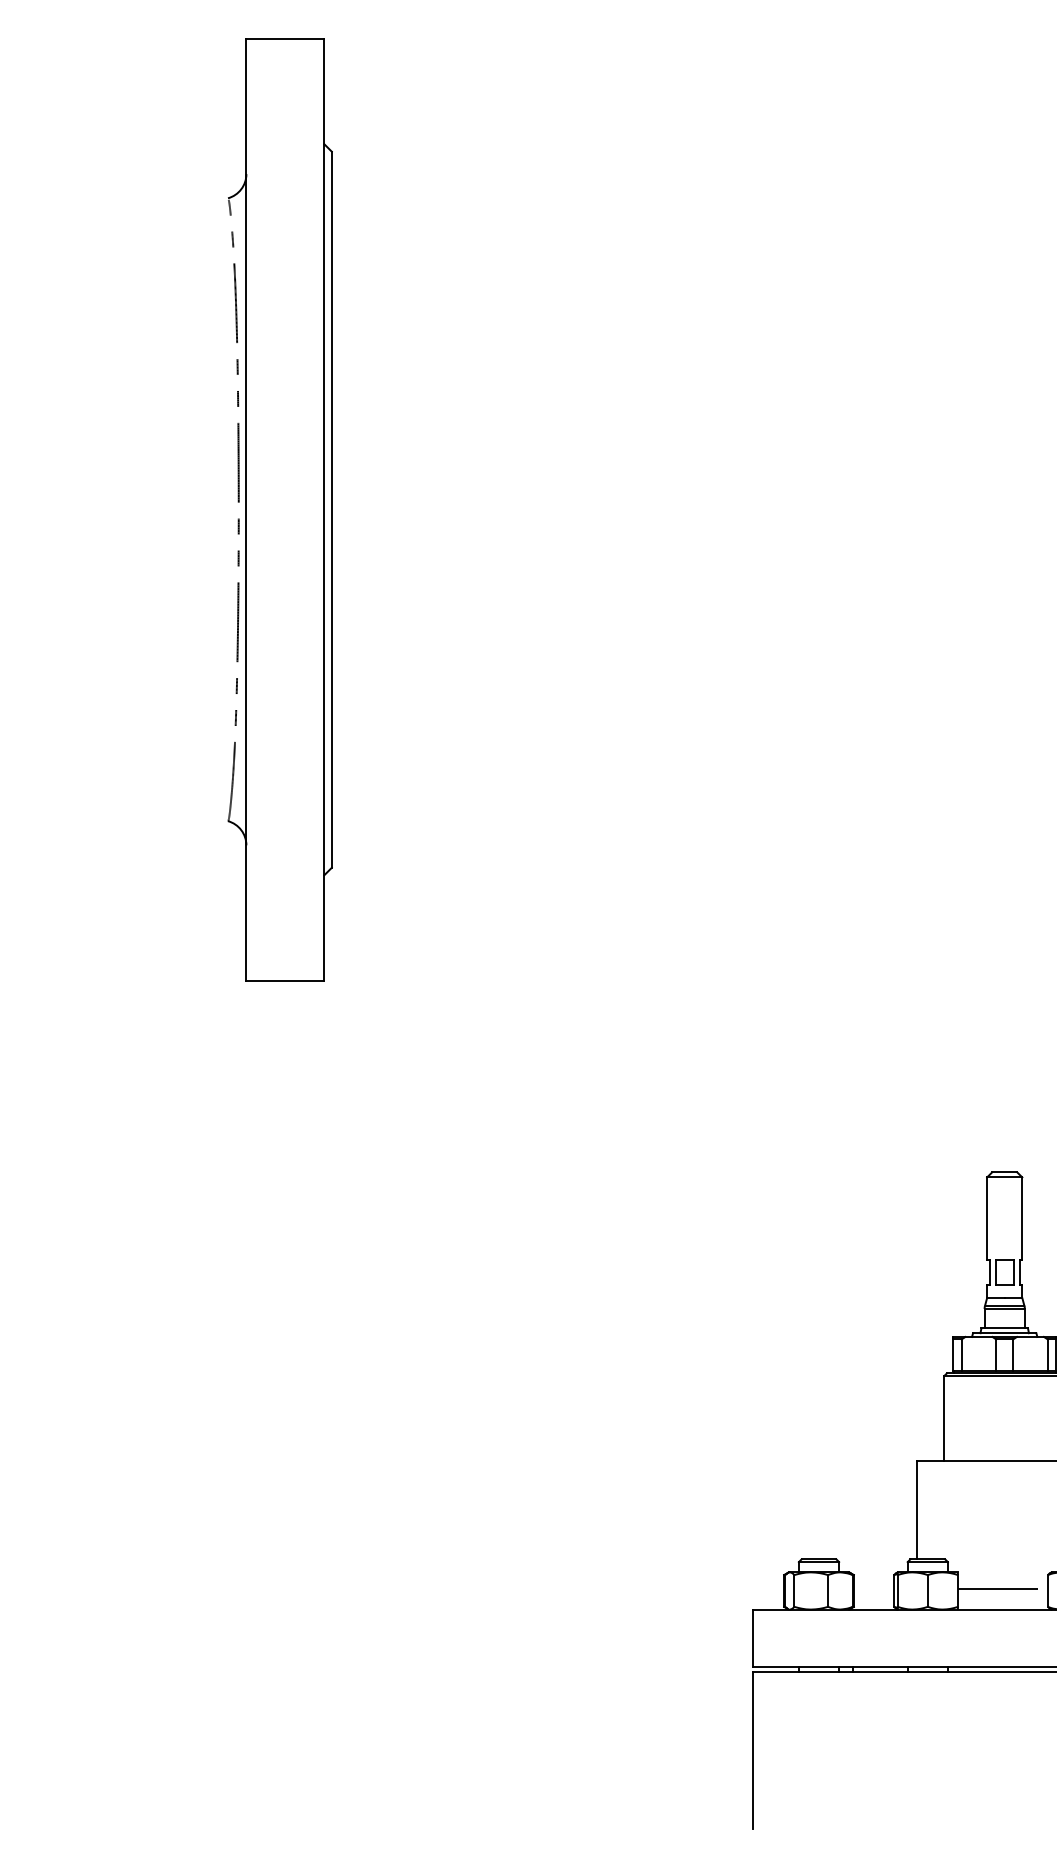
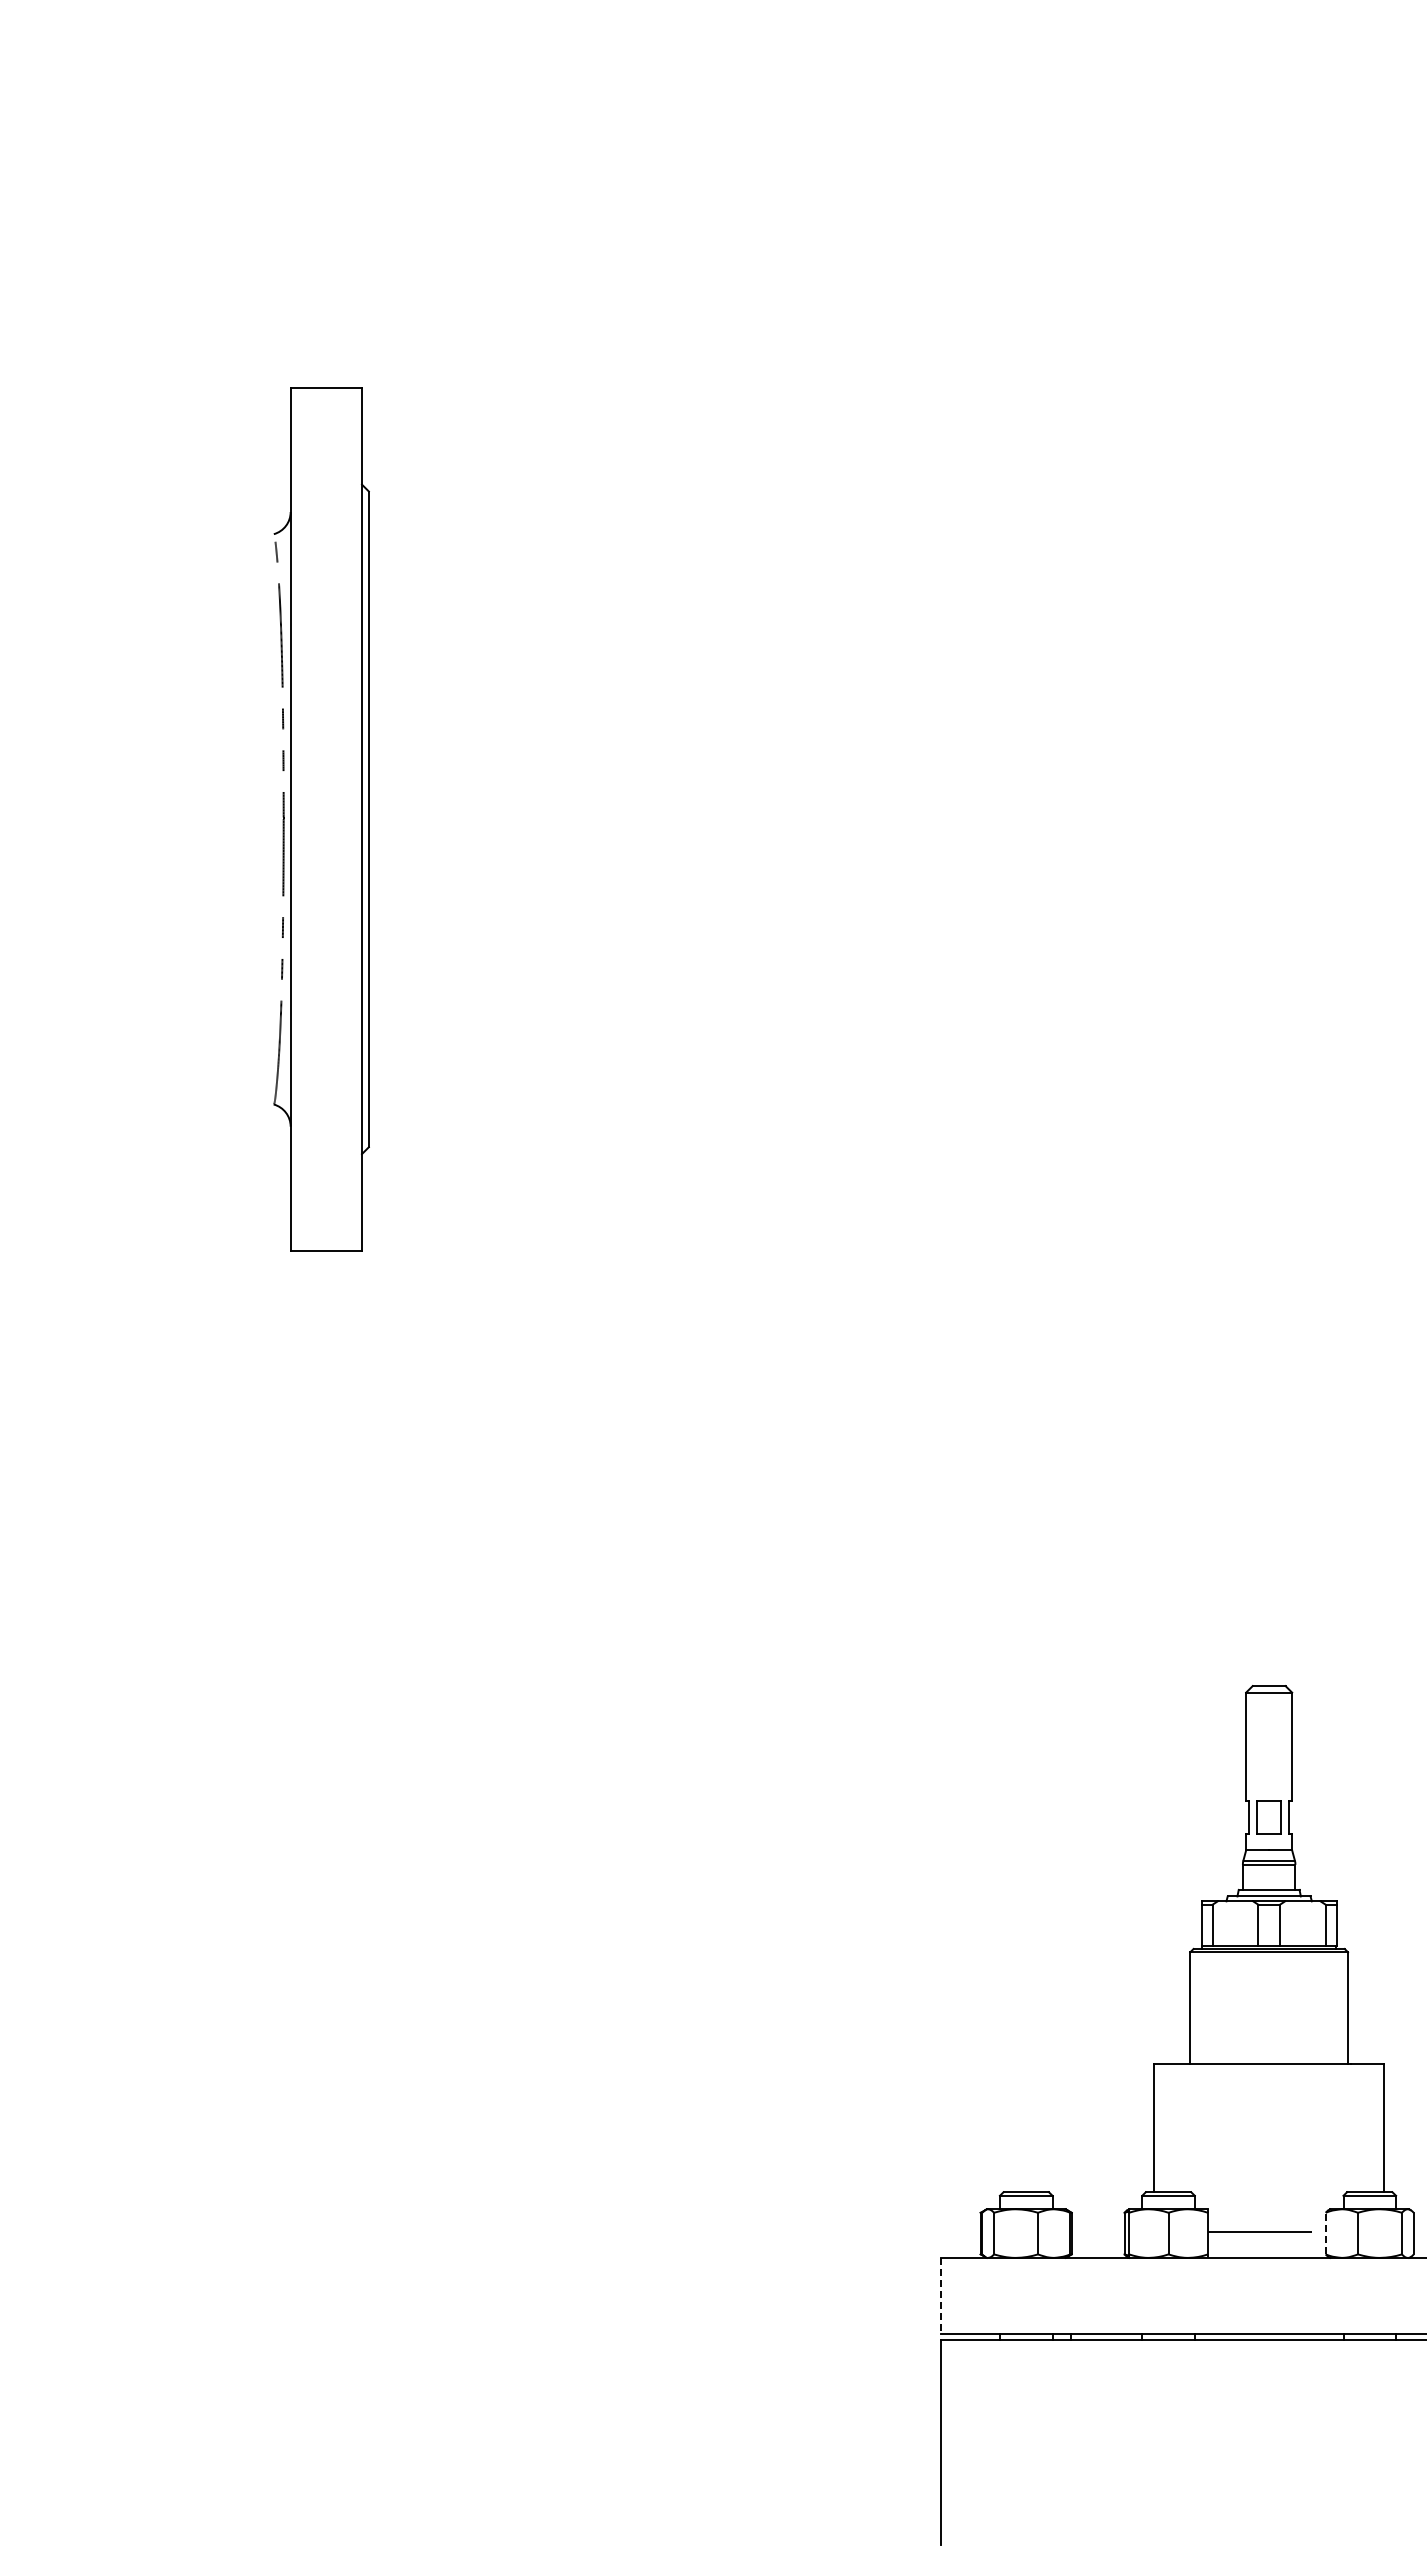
part: (280, 509) -> (321, 819), size x0.7
line: (1047, 1590) -> (1325, 2233), solid -> dashed
line: (753, 1638) -> (940, 2295), solid -> dashed

